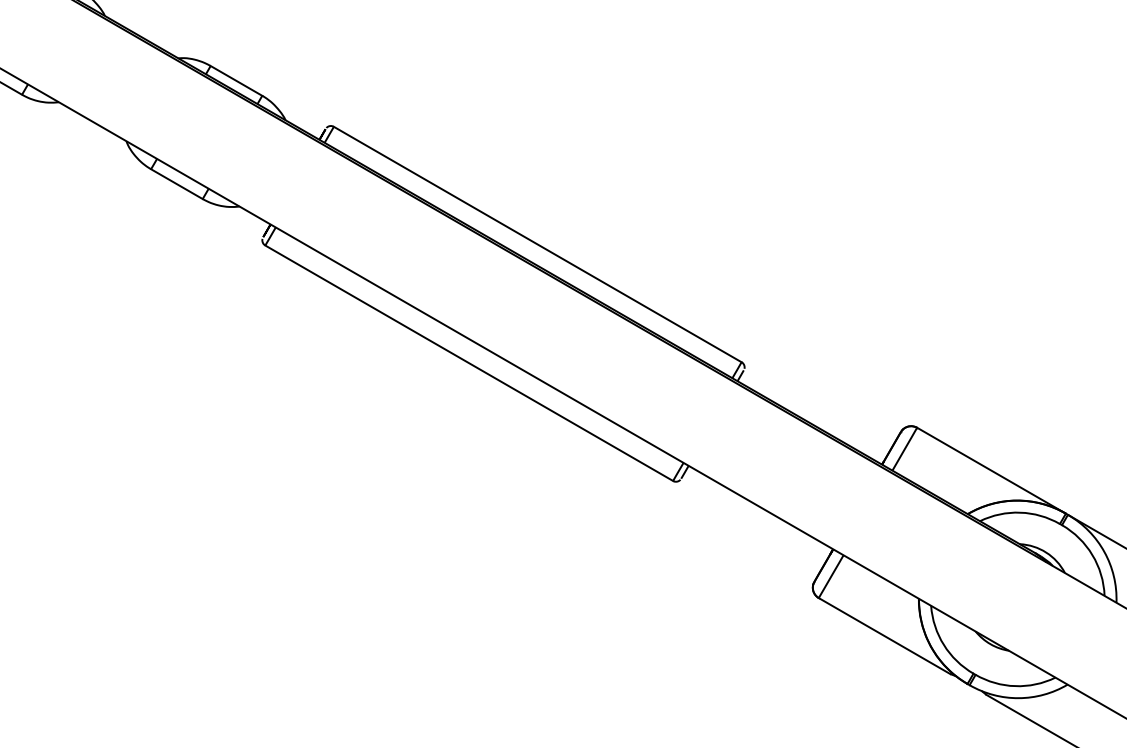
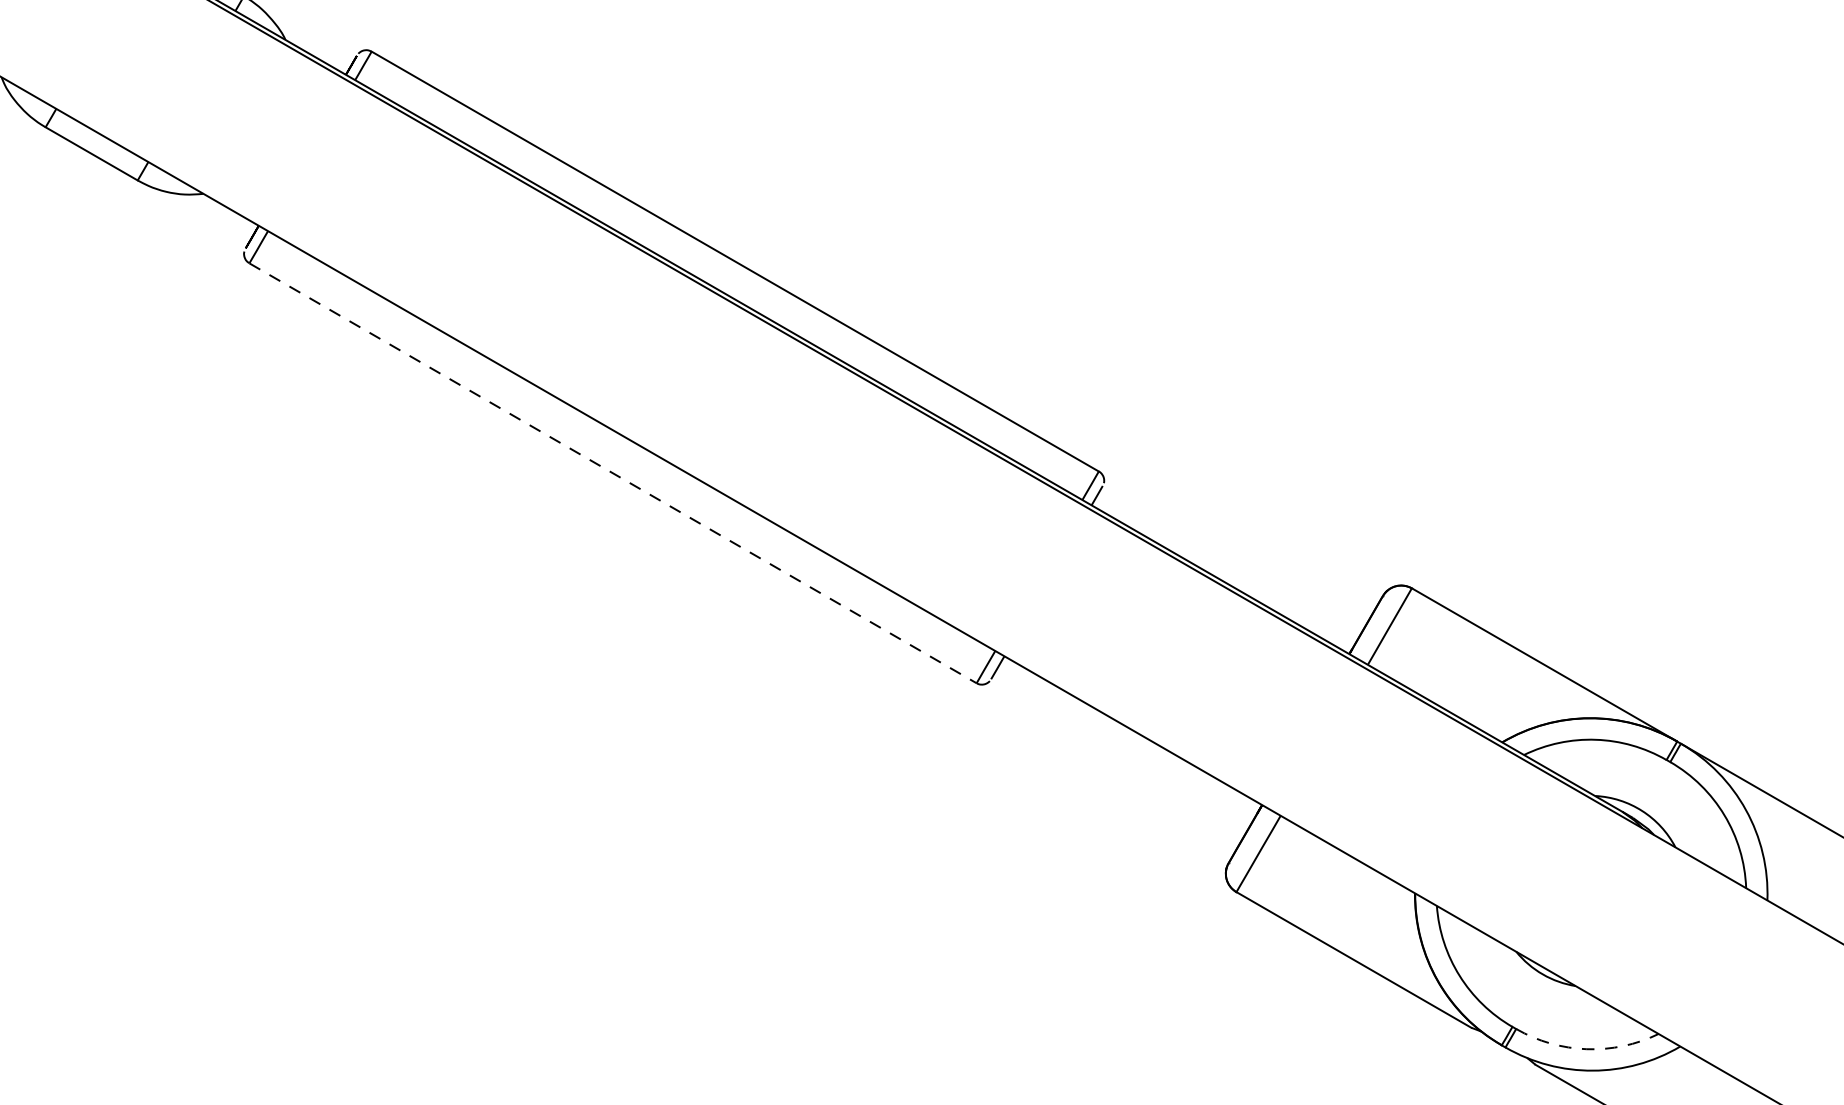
line: (469, 363) -> (613, 473), solid -> dashed
arc: (1015, 686) -> (1587, 1049), solid -> dashed

